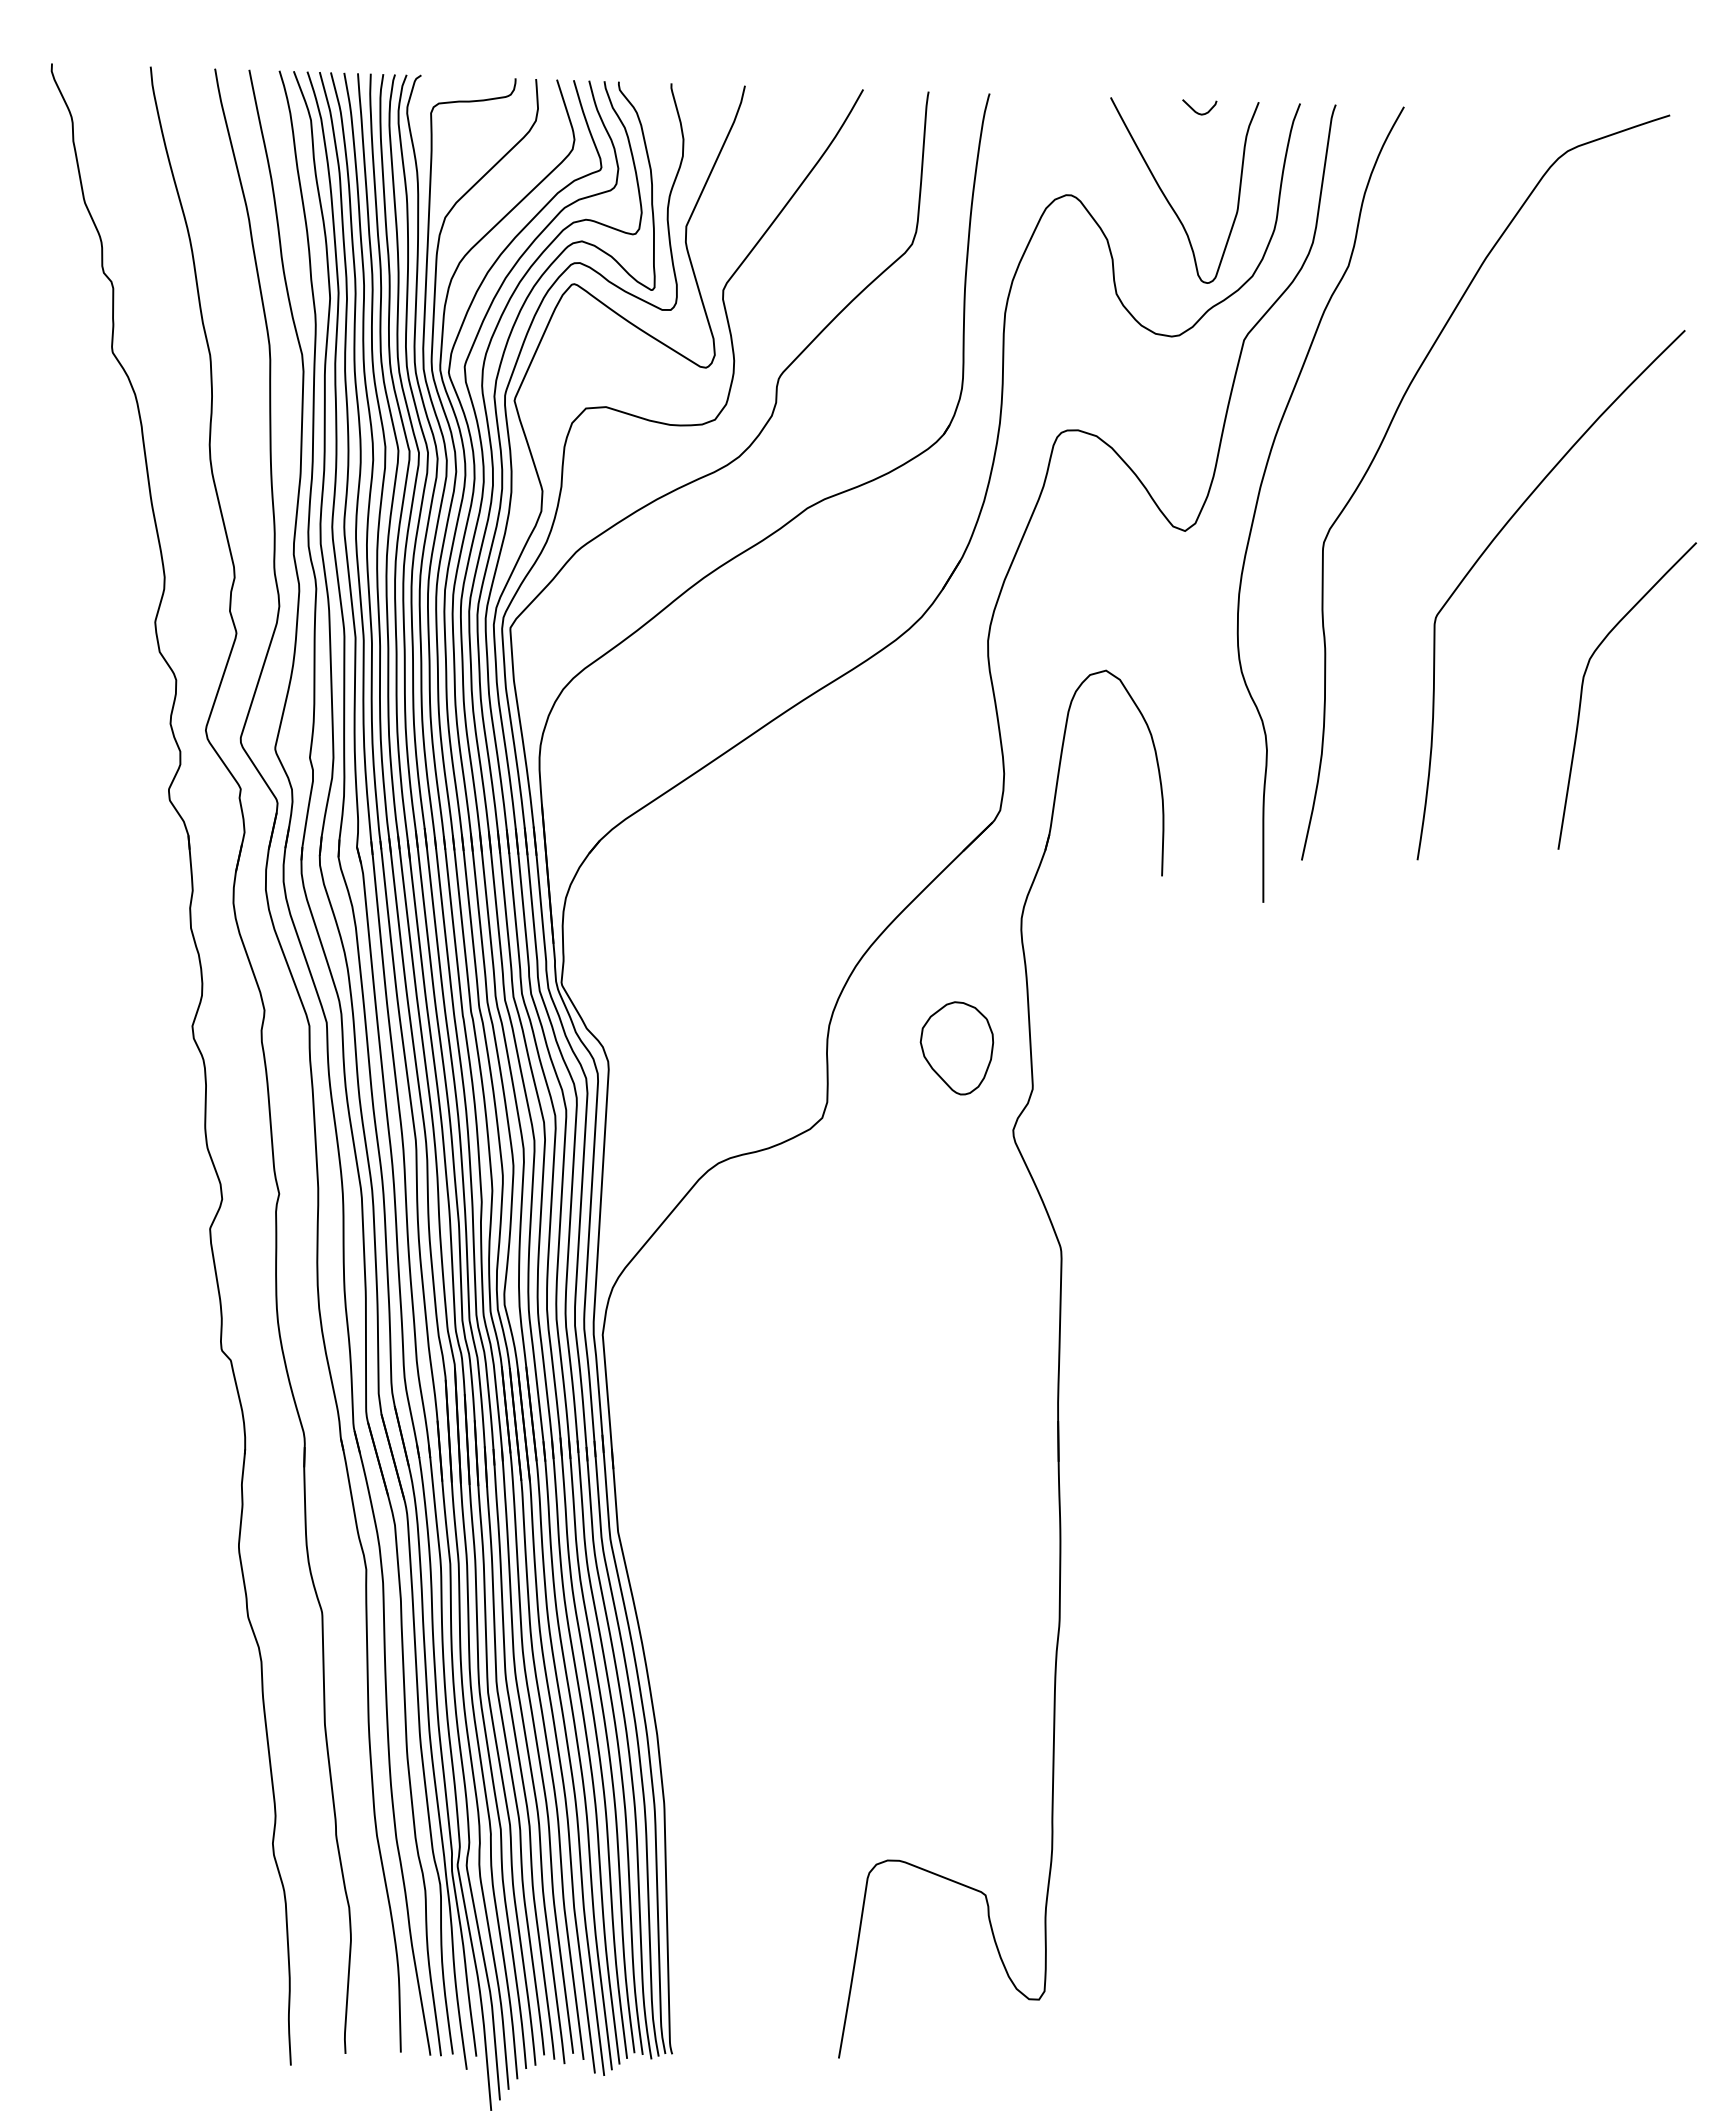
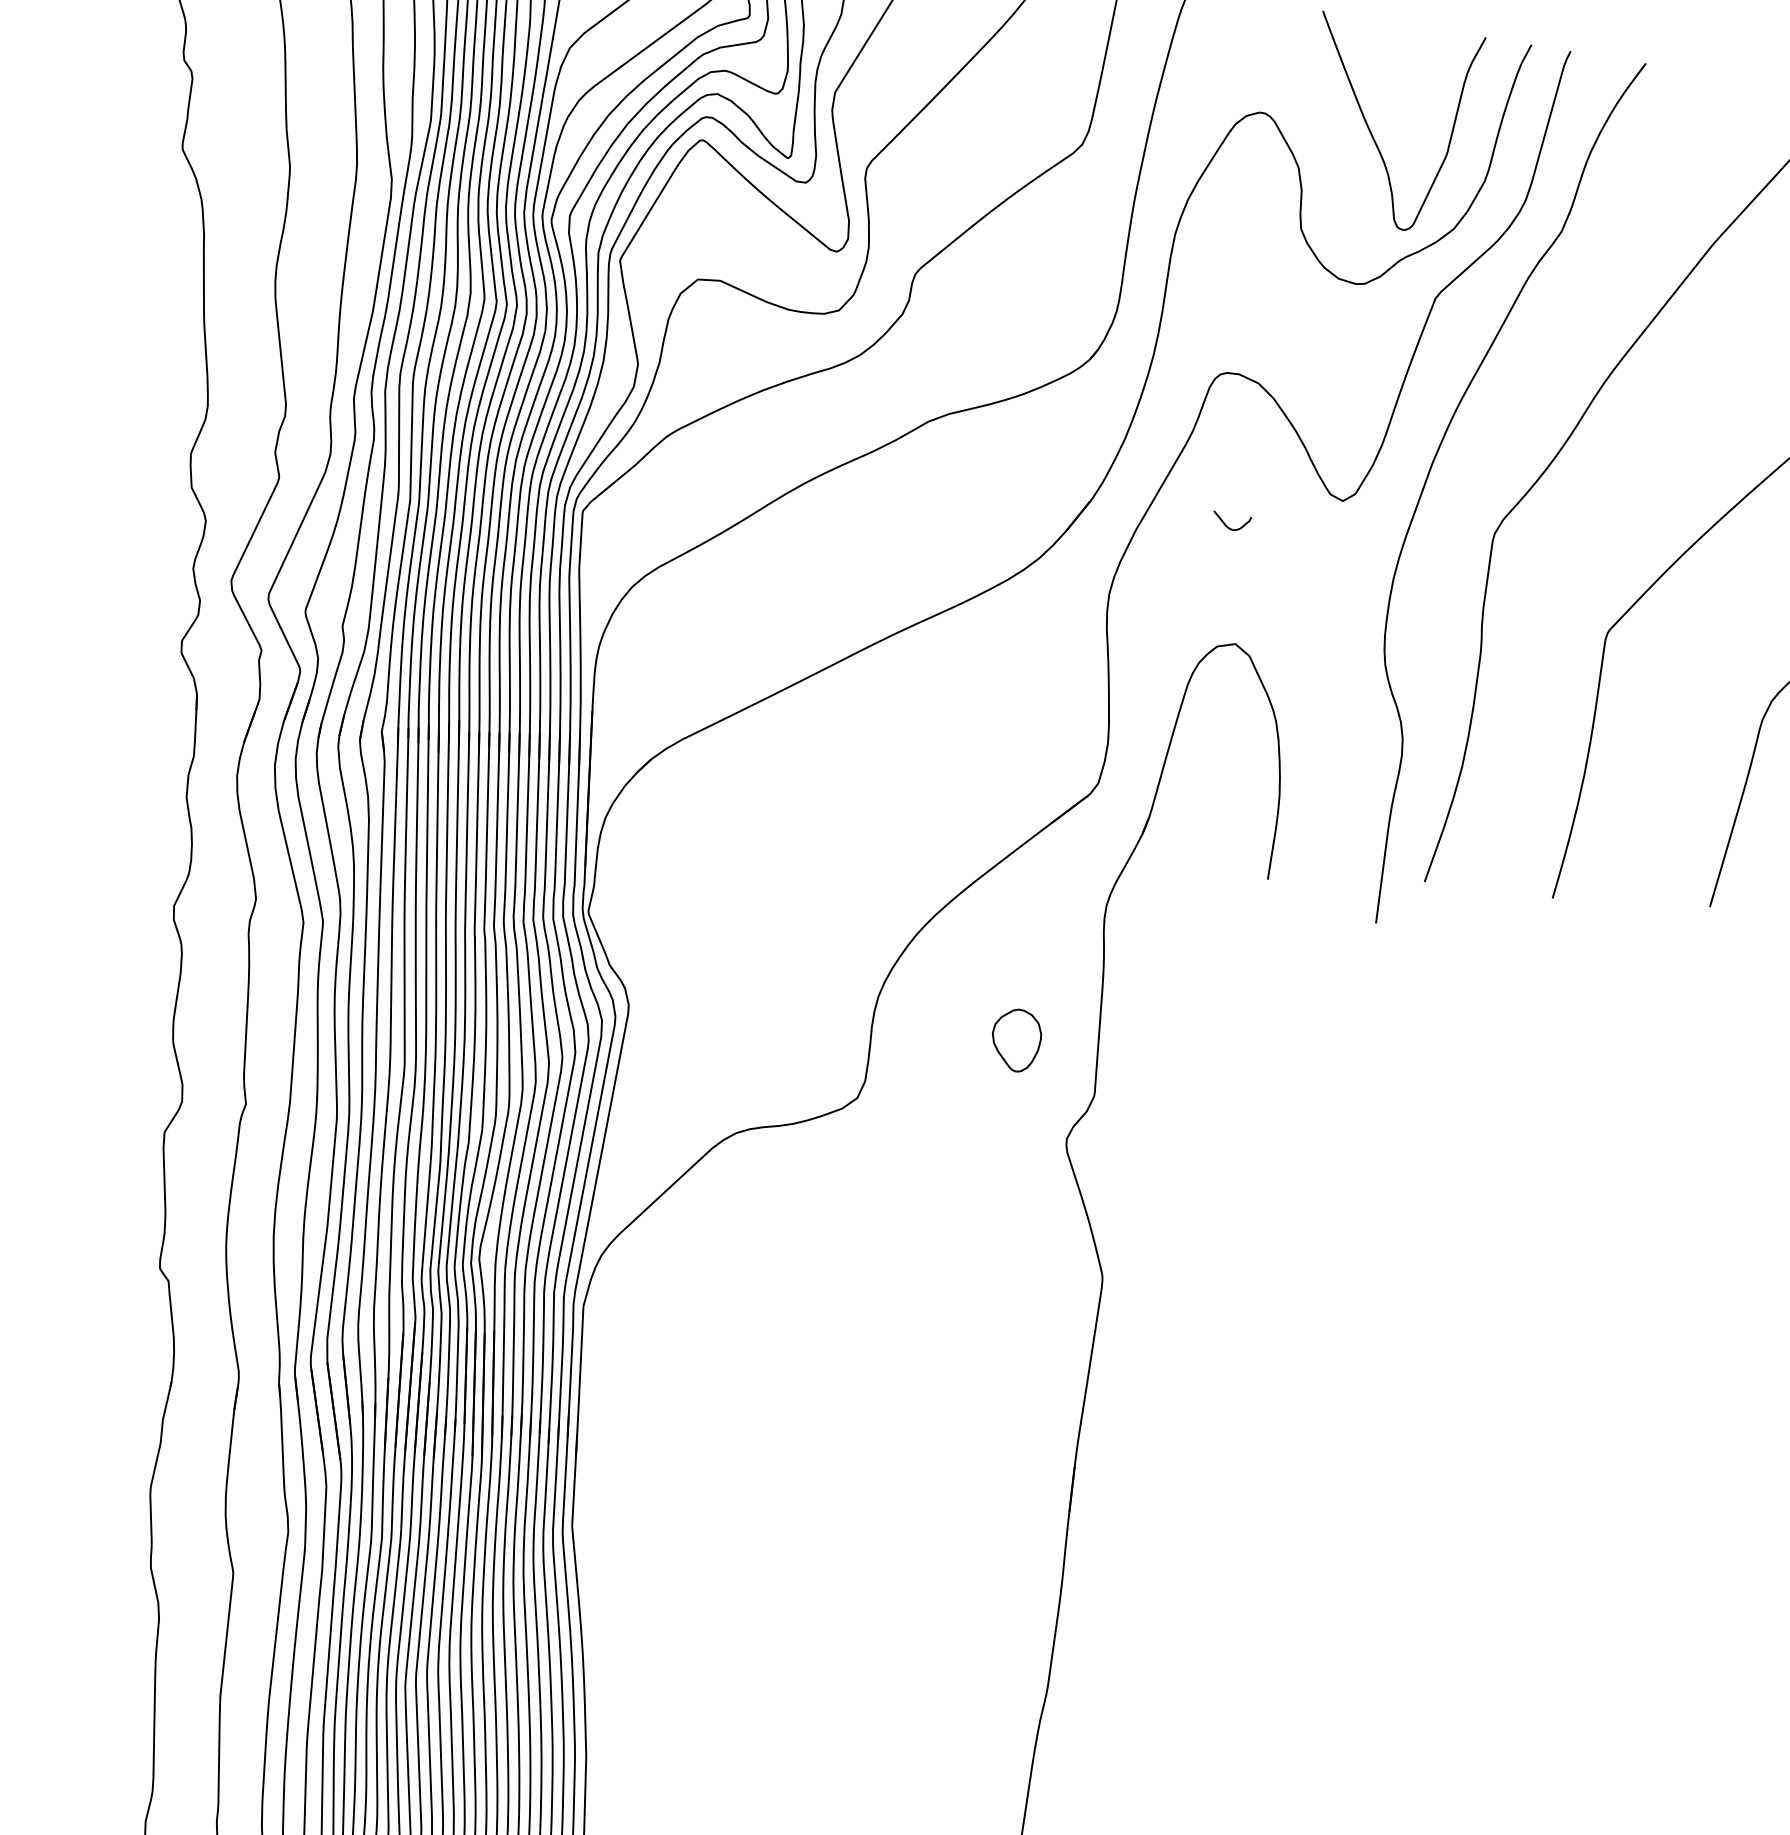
curve: (1195, 110) -> (1226, 524), moved
part: (956, 1048) -> (1015, 1040), size x0.6

